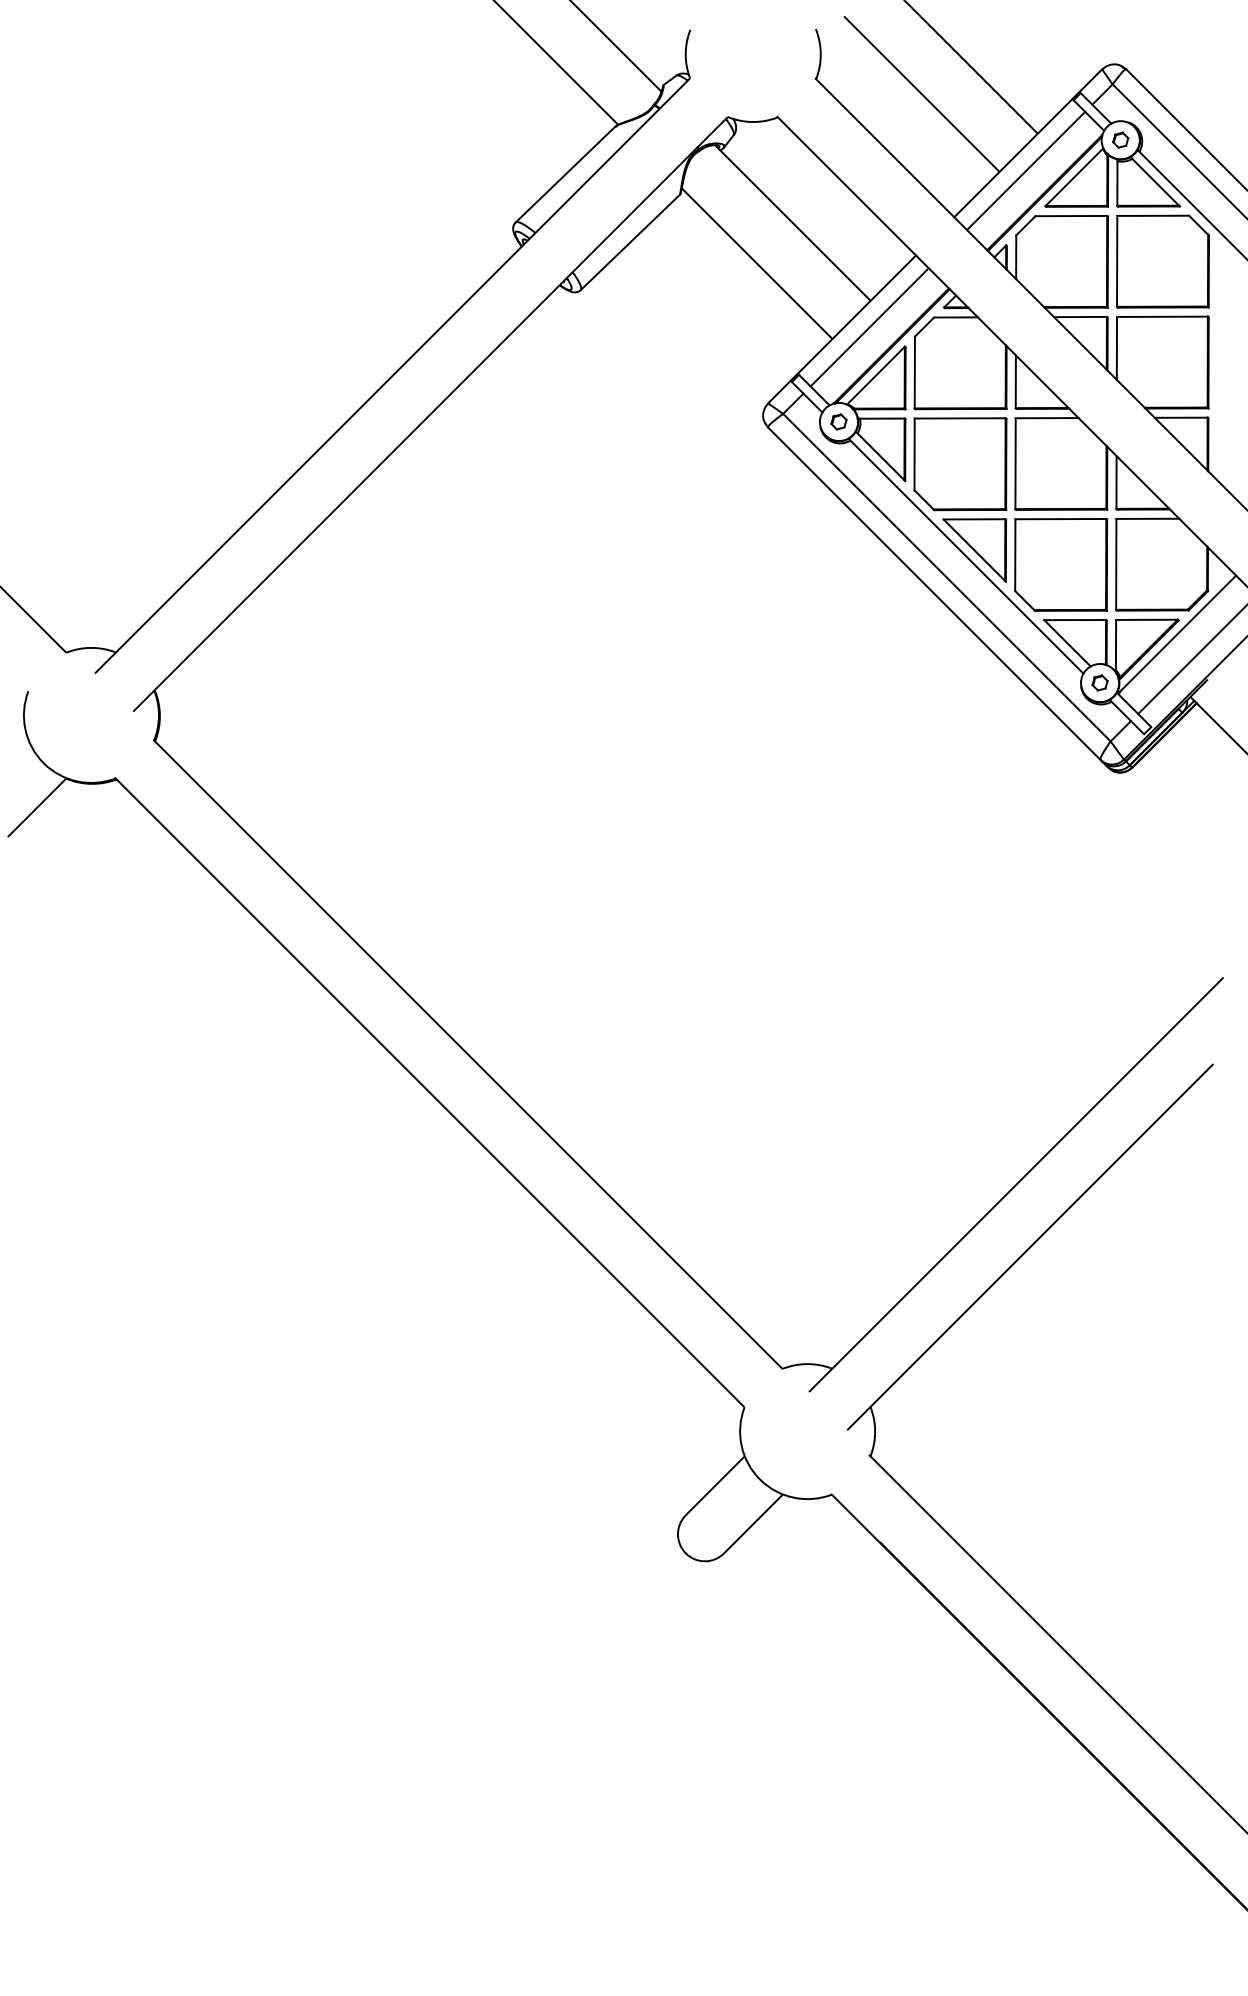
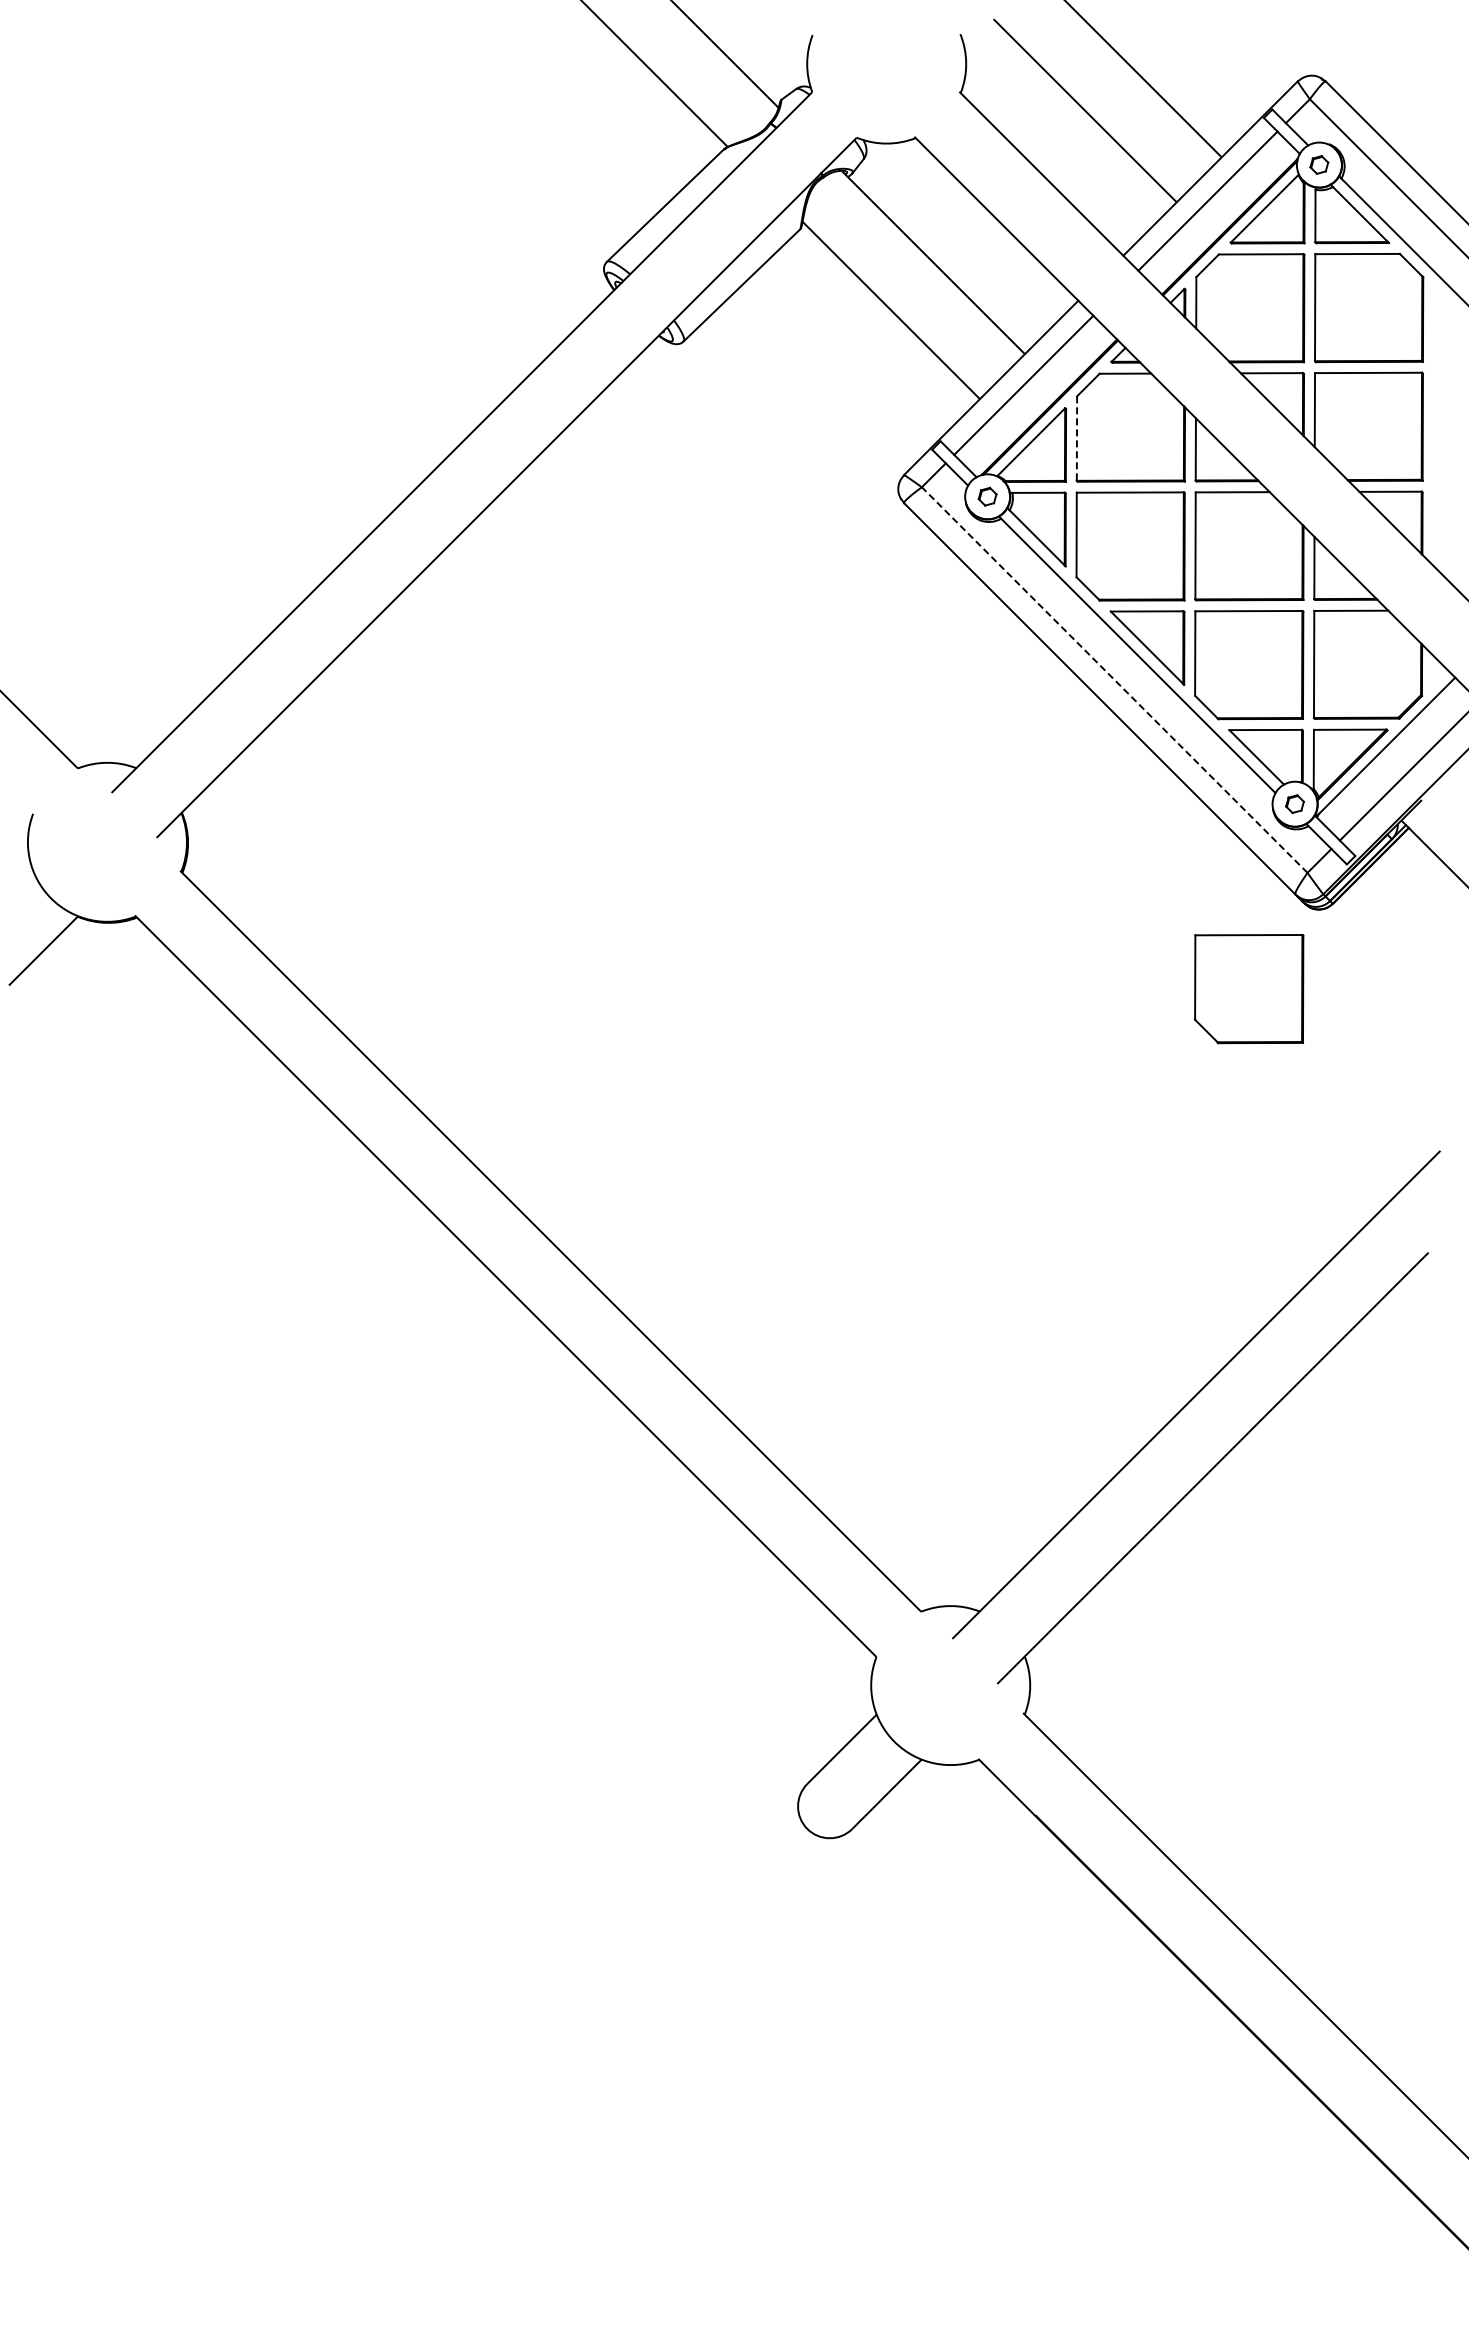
line: (914, 373) -> (1076, 439), solid -> dashed
line: (946, 578) -> (1114, 680), solid -> dashed
part: (1061, 839) -> (1249, 988), added

